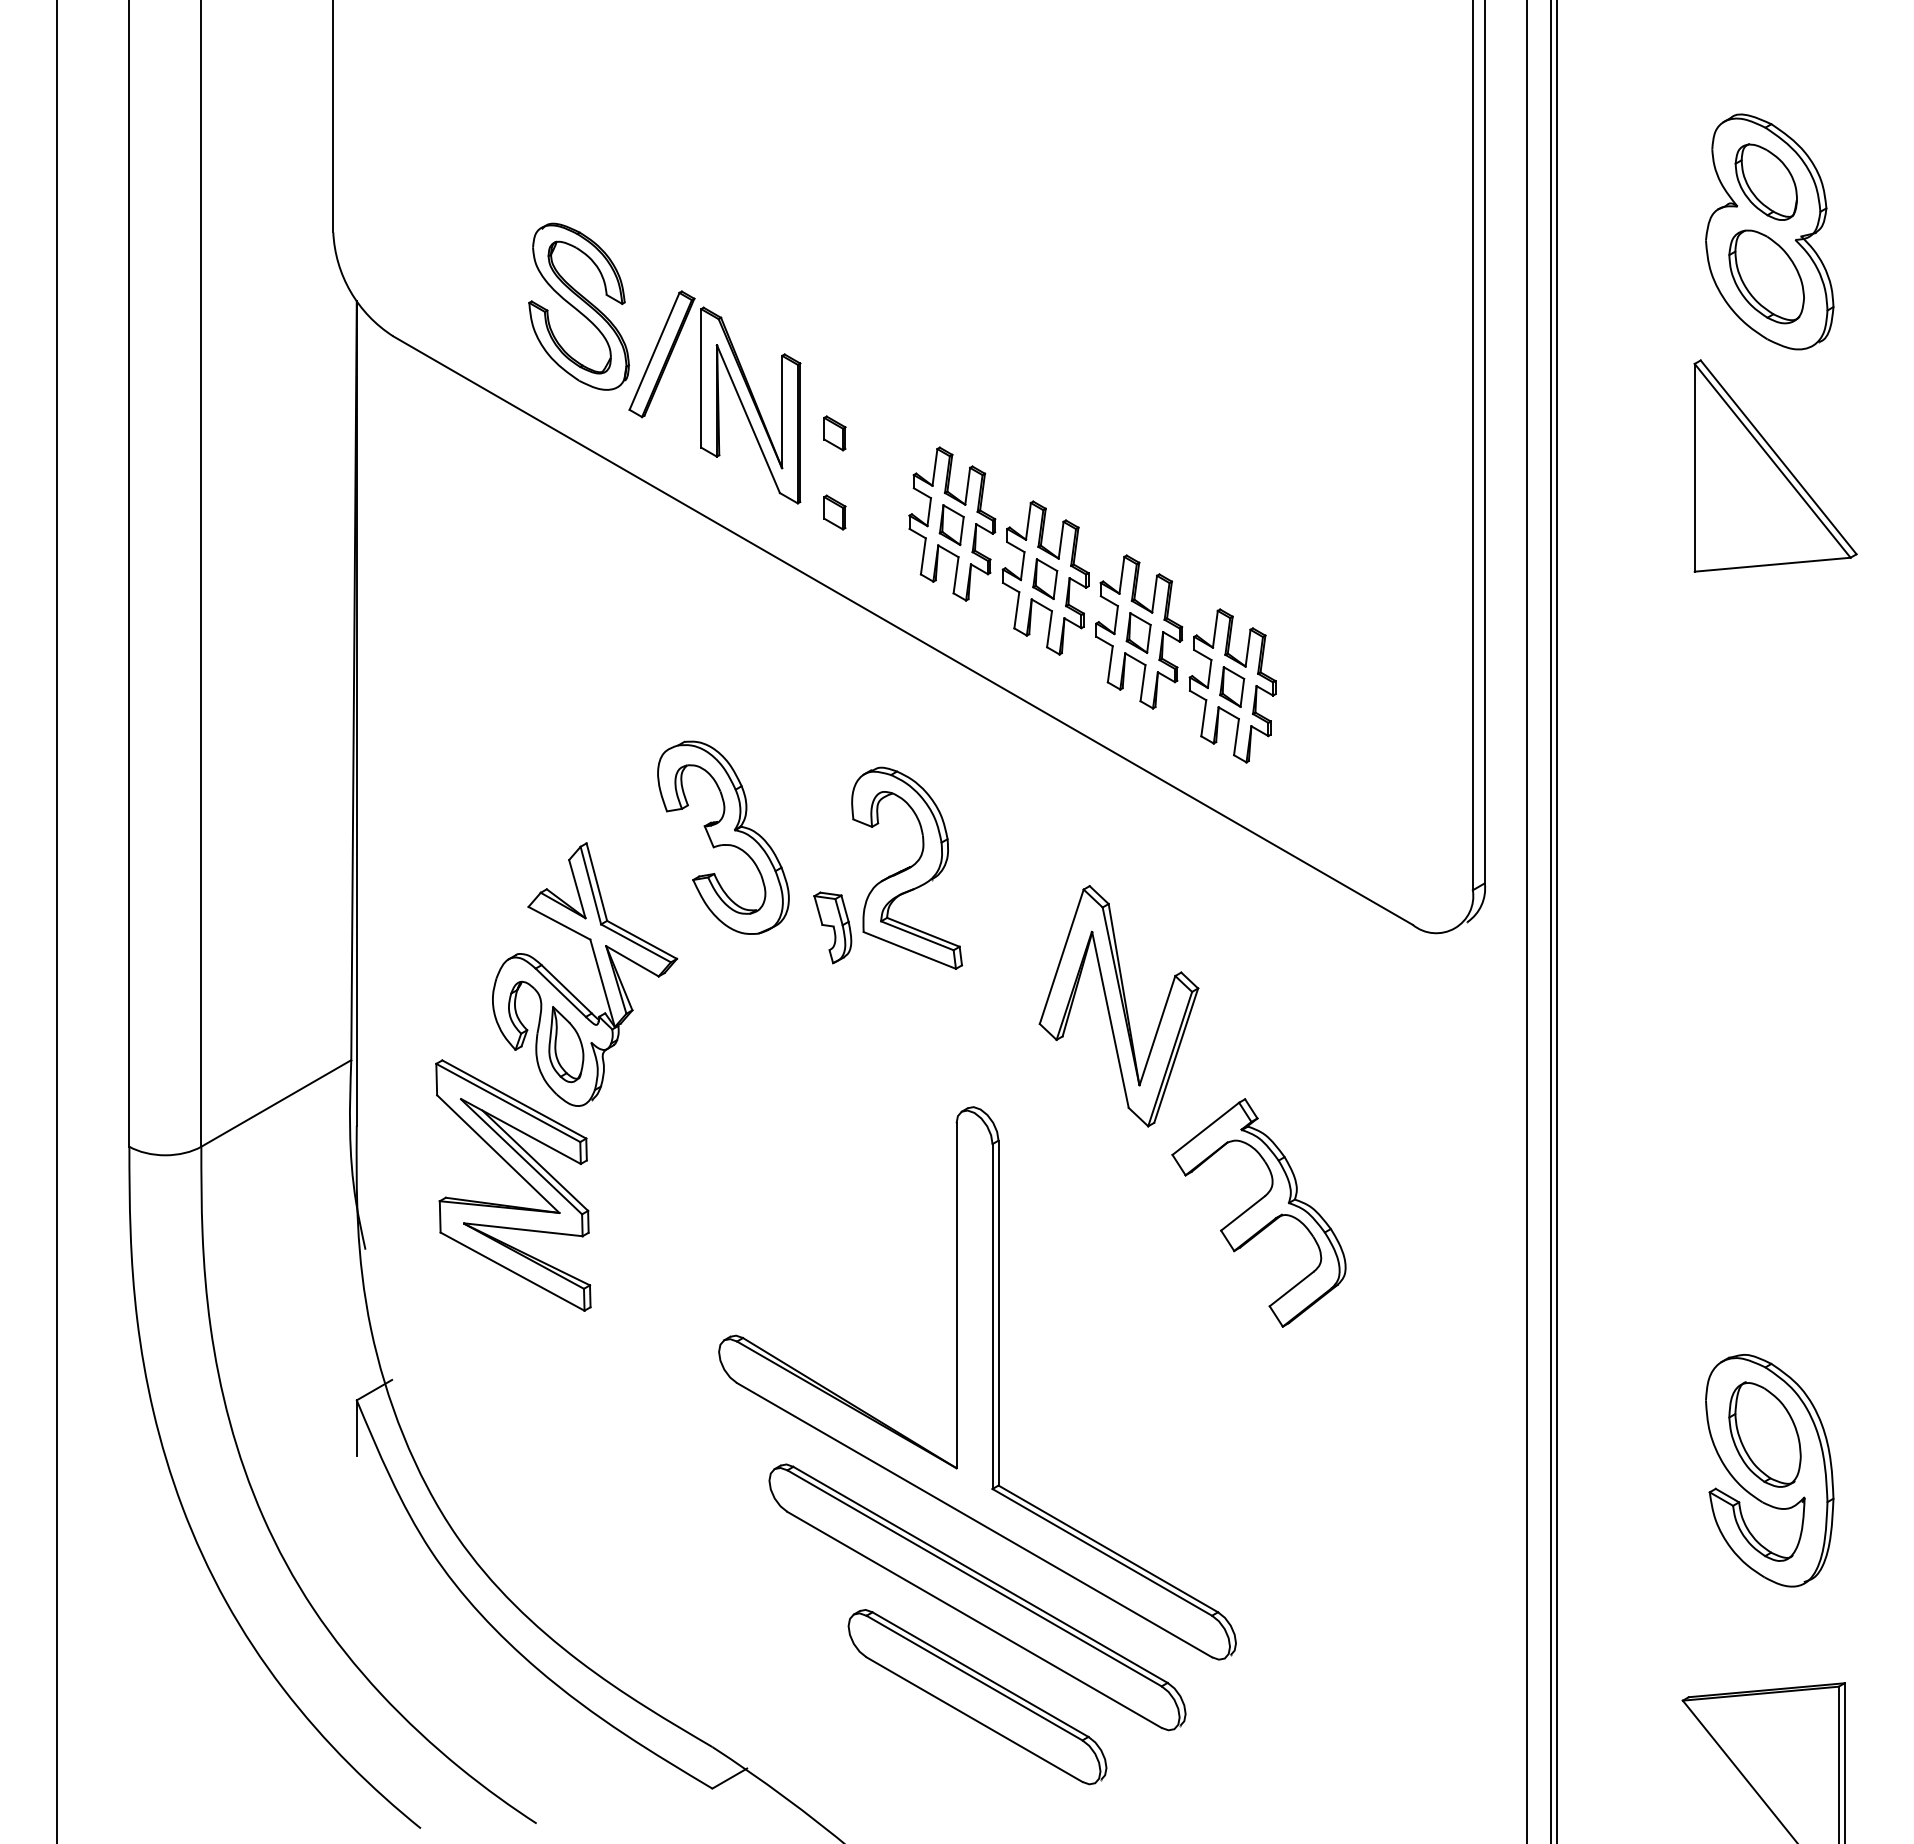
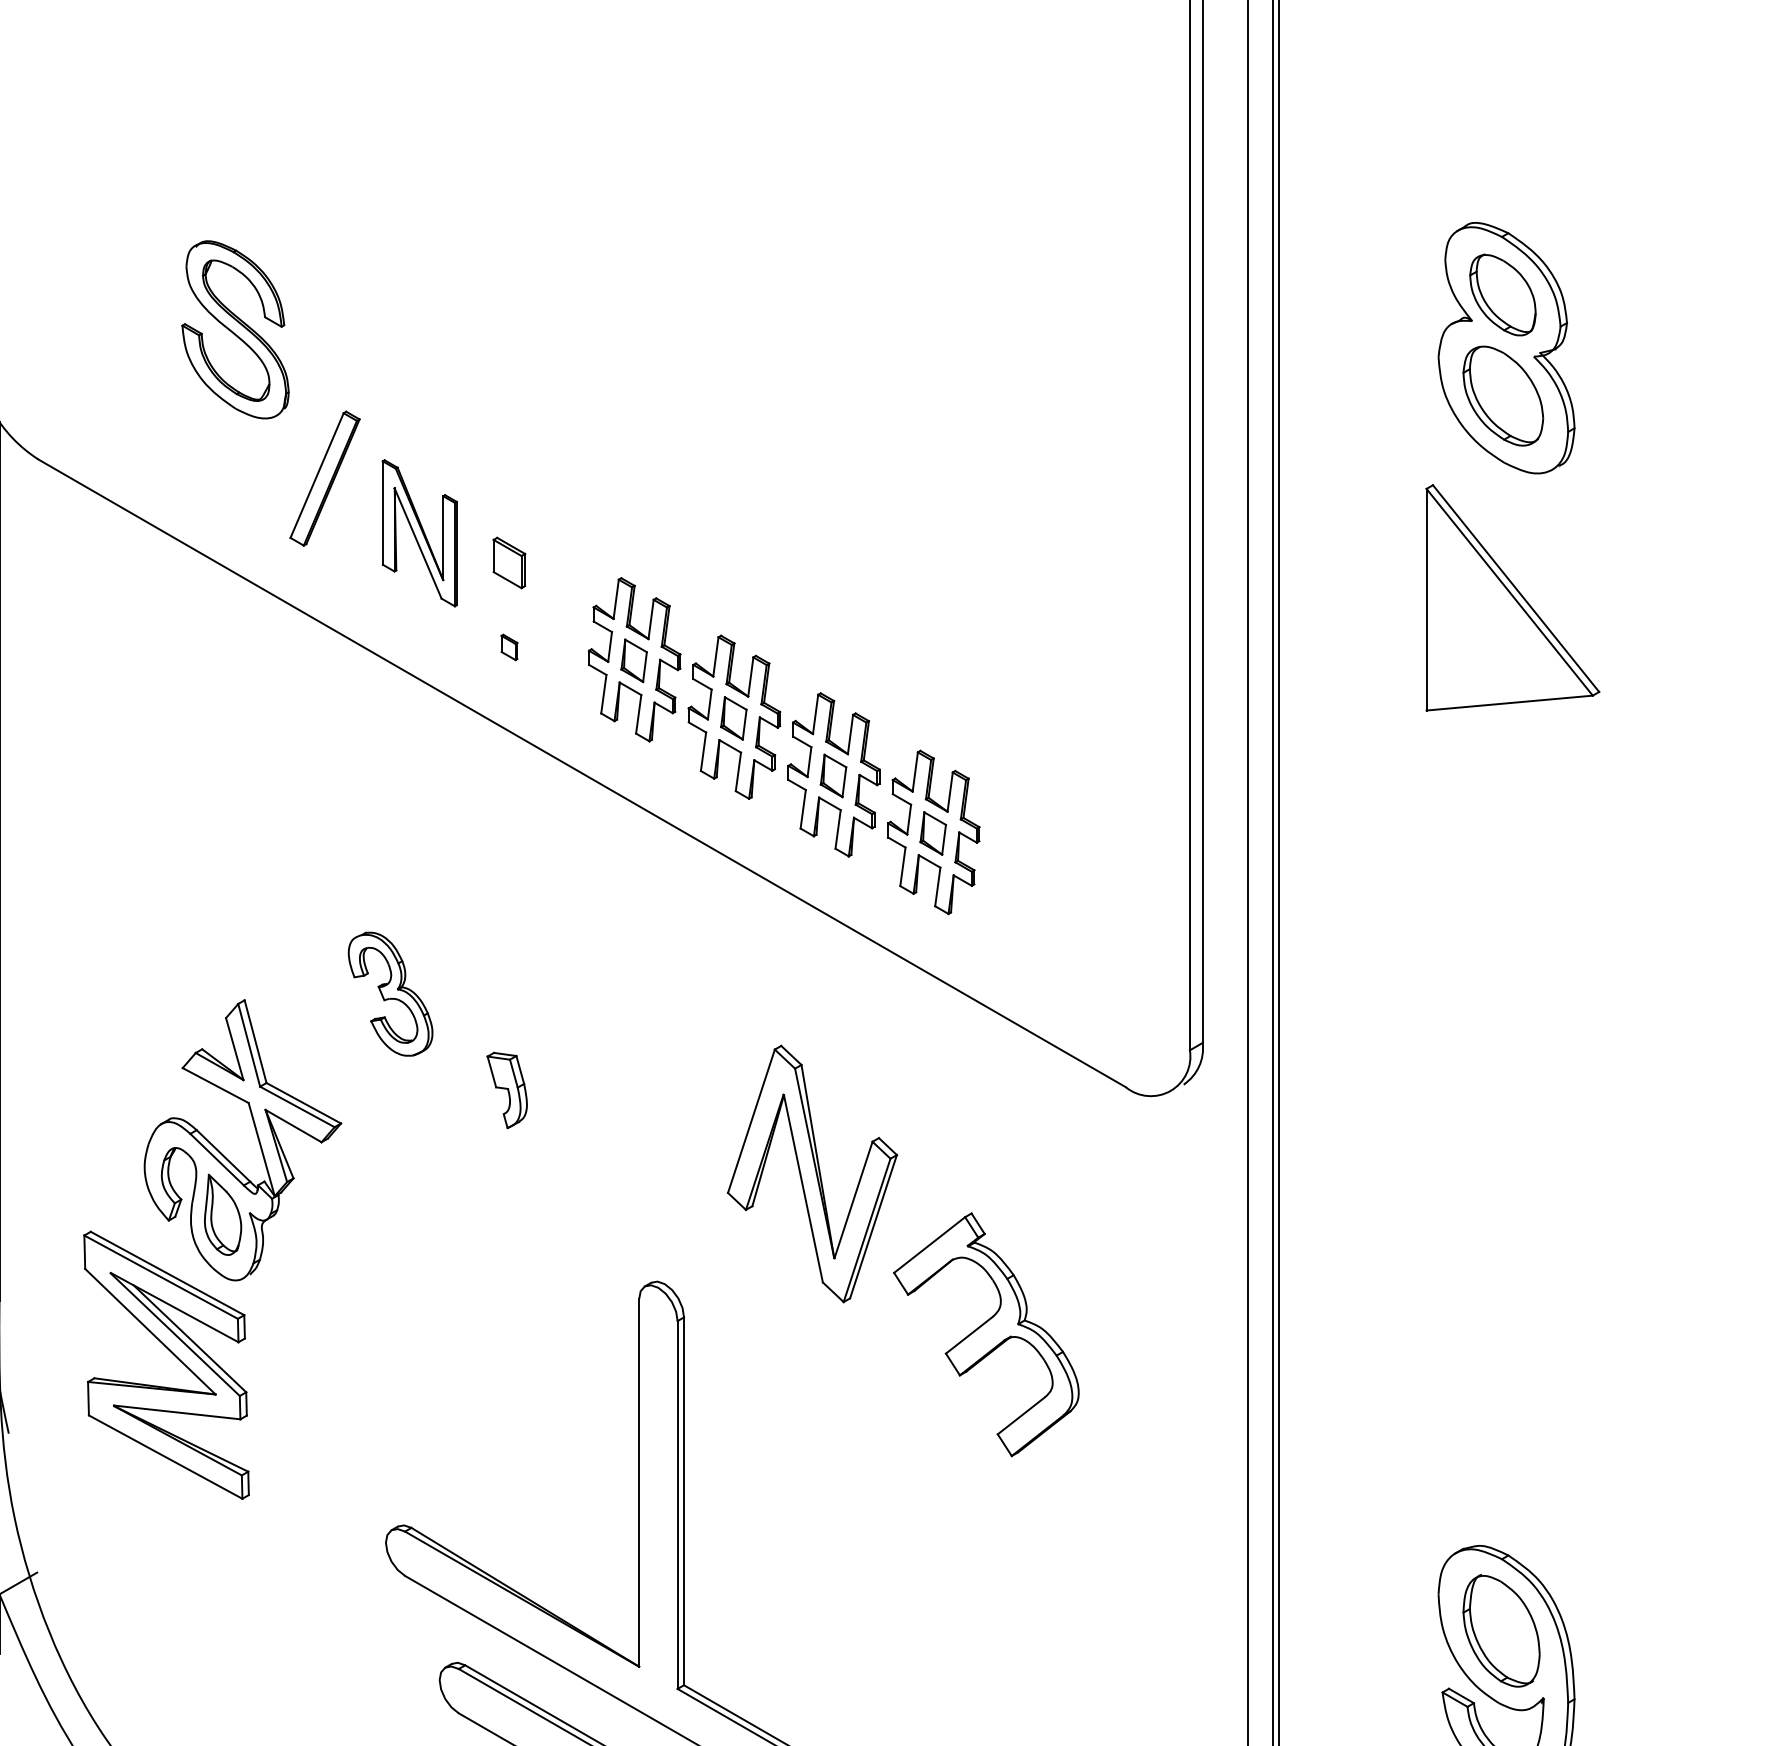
part: (578, 306) -> (234, 329), moved
part: (750, 405) -> (419, 533), size x0.7
part: (834, 433) -> (509, 563), size x1.4
part: (834, 512) -> (509, 647), size x0.7
part: (723, 837) -> (390, 994), size x0.6
part: (906, 867) -> (585, 1026), removed
part: (1258, 1212) -> (985, 1334), moved

